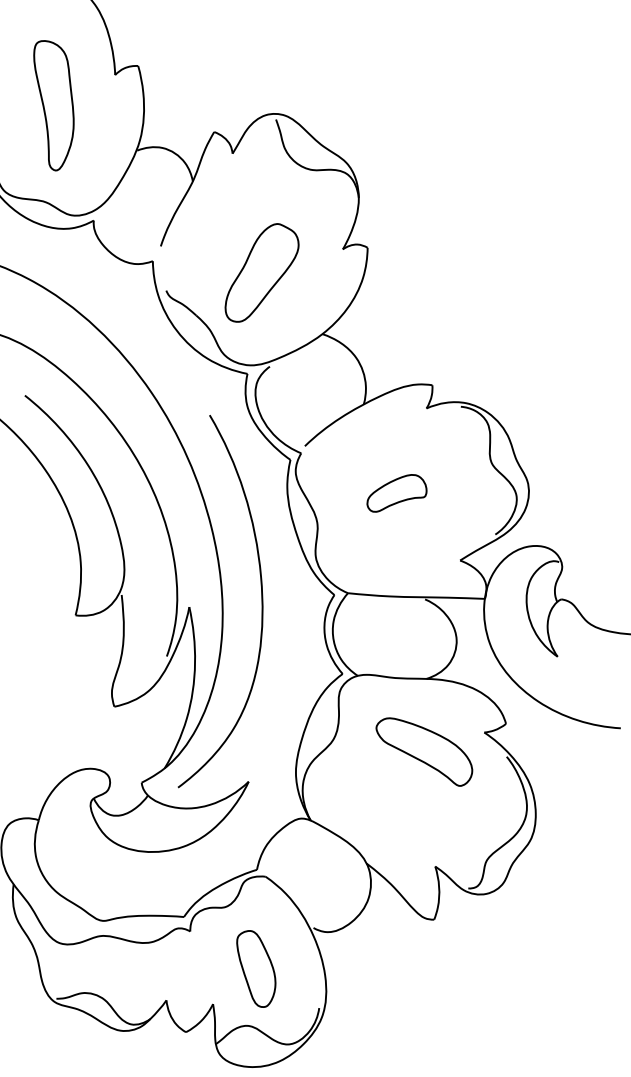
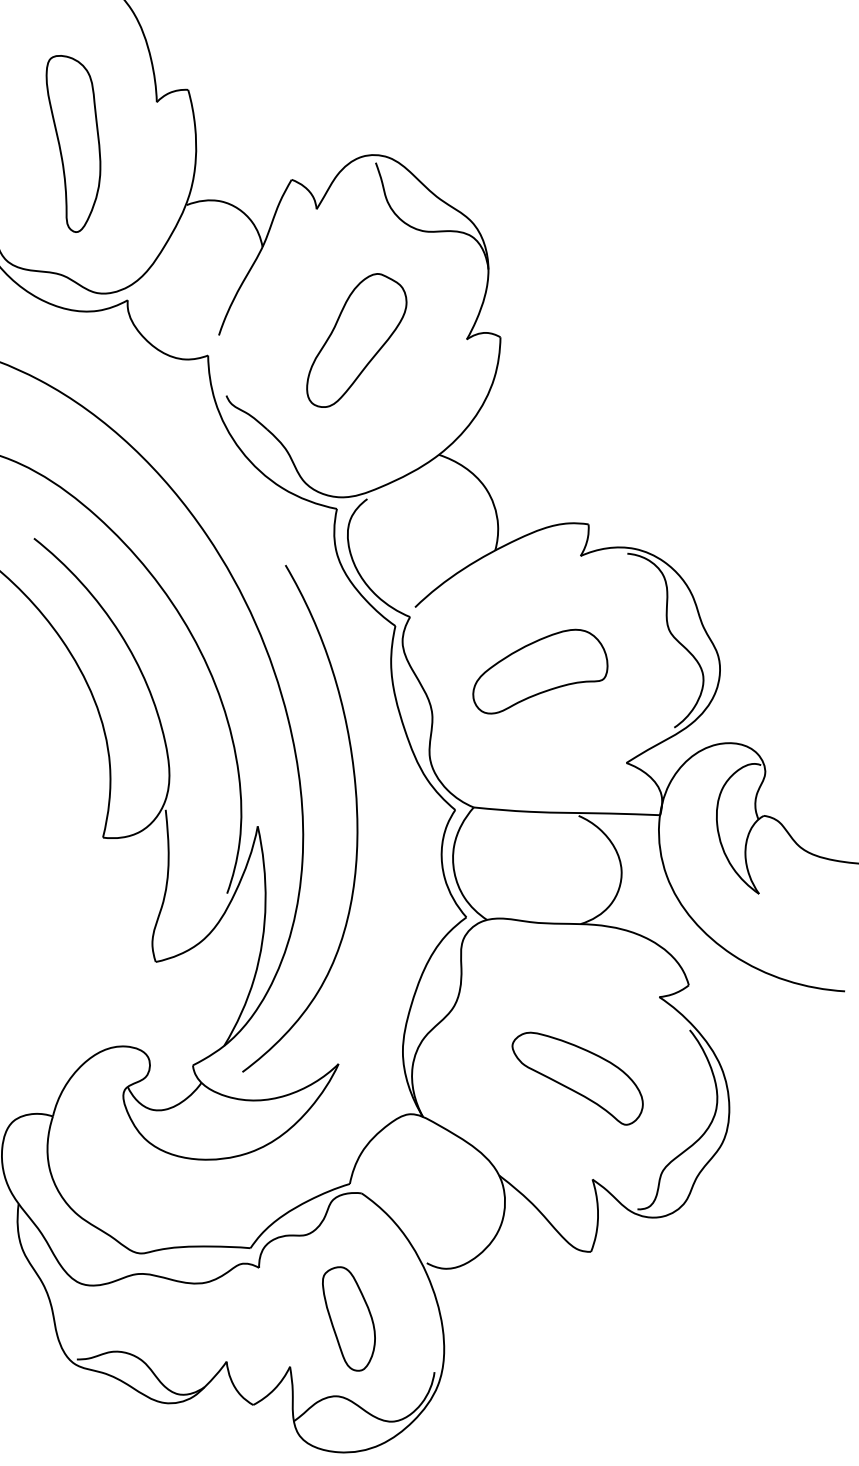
part: (261, 272) -> (356, 340), moved
part: (397, 493) -> (540, 671), size x1.67
part: (424, 751) -> (577, 1078), moved

